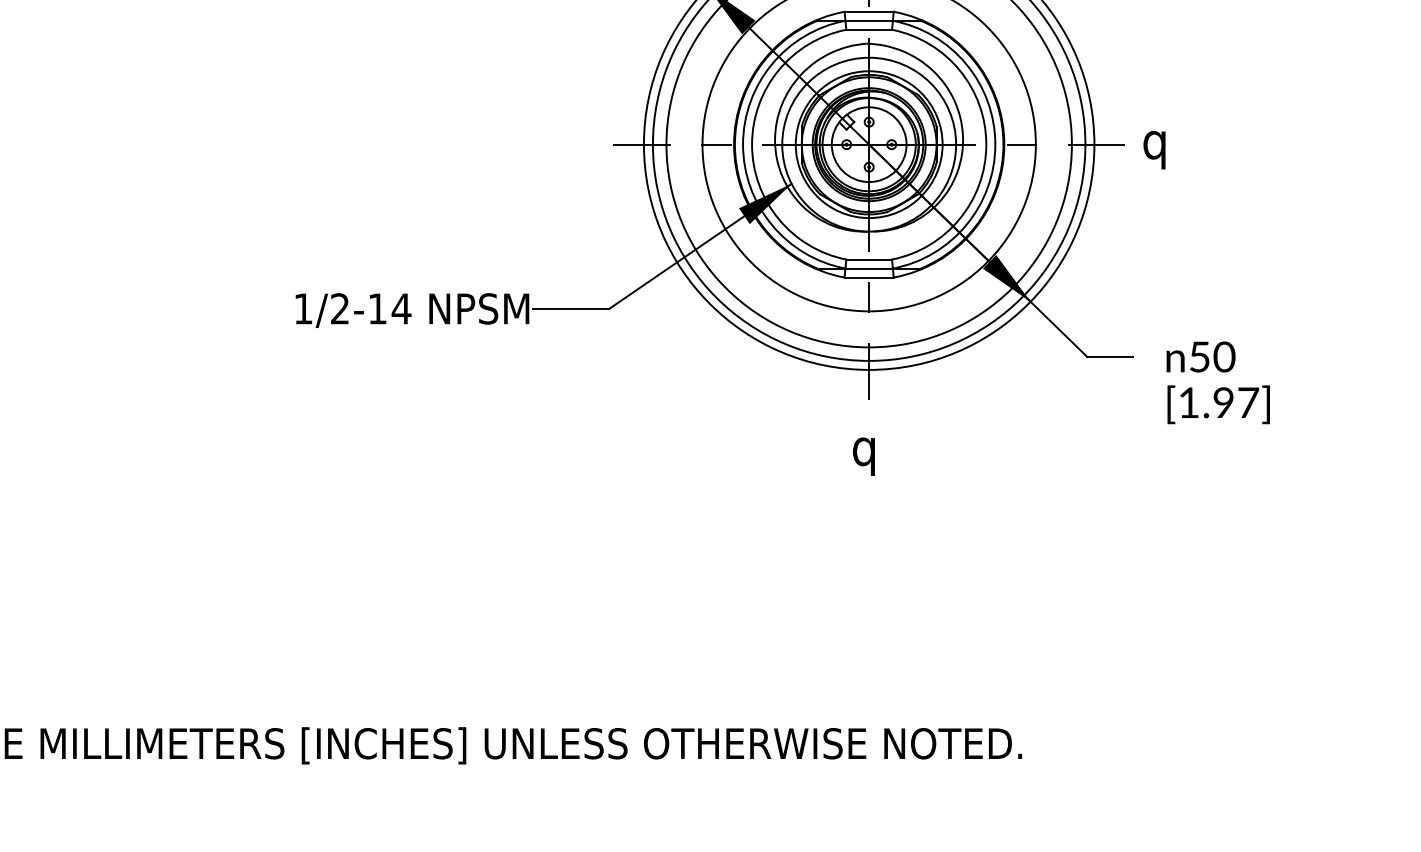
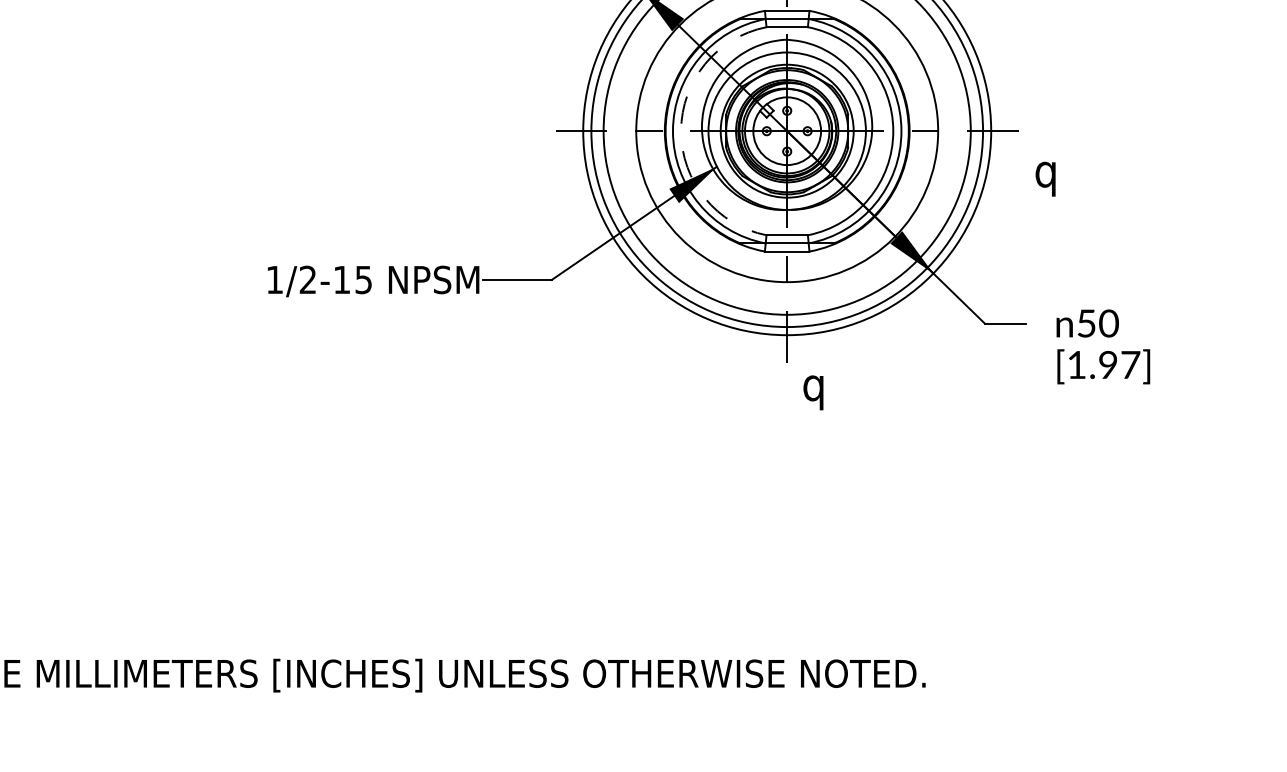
arc: (752, 144) -> (681, 131), solid -> dashed
text: (1154, 149) -> (1045, 178), moved
text: (401, 309) -> (363, 280), 1/2-14 -> 1/2-15
text: (863, 456) -> (813, 392), moved

